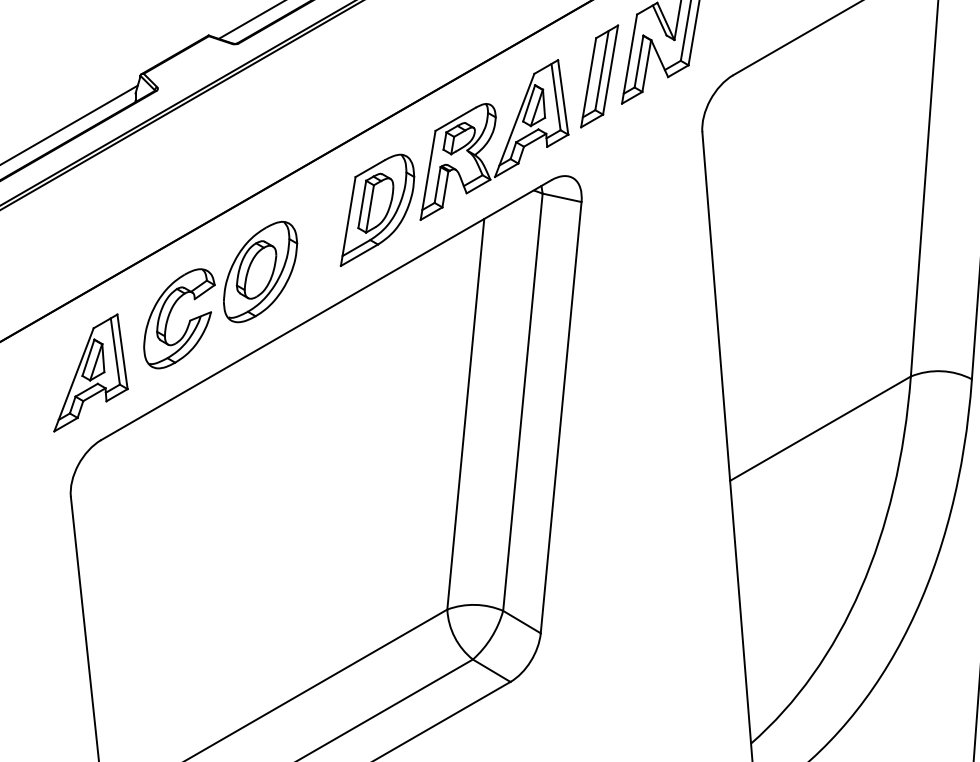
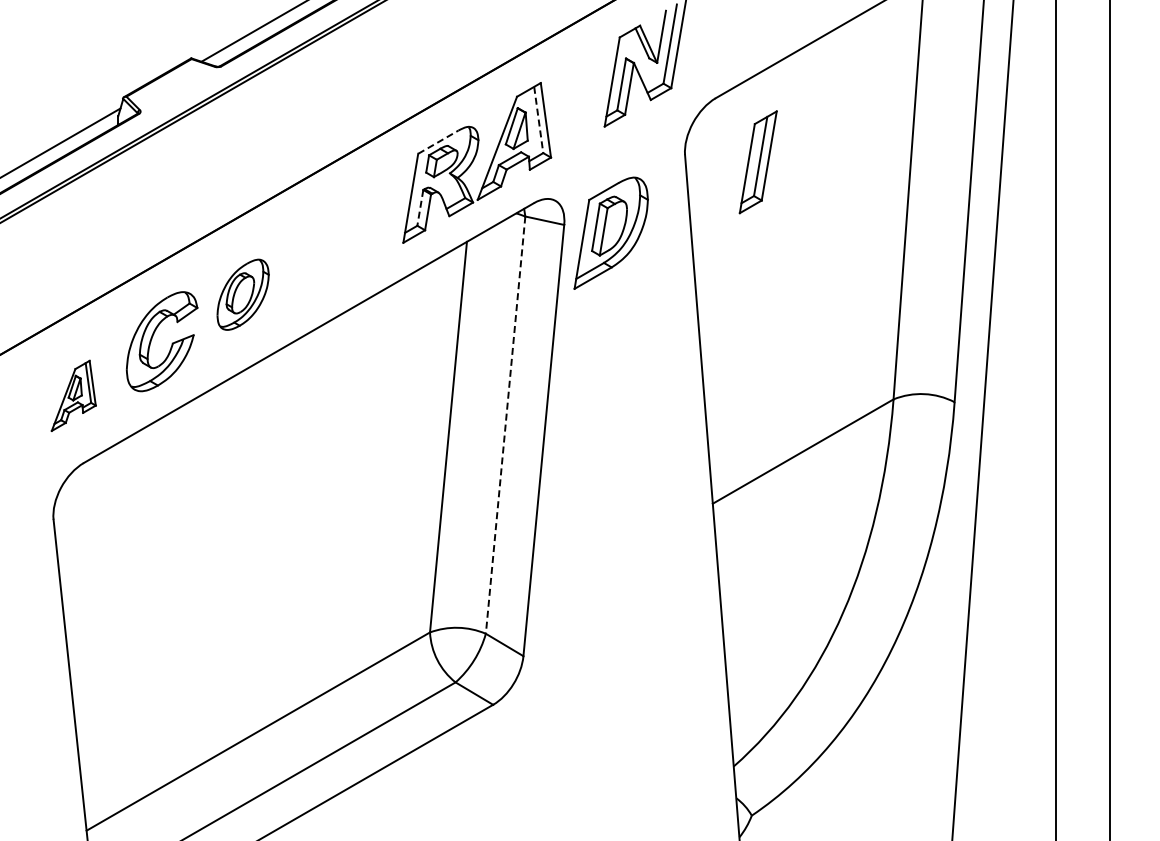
part: (598, 76) -> (757, 162), moved
line: (555, 97) -> (538, 120), solid -> dashed
line: (455, 118) -> (438, 141), solid -> dashed
line: (437, 185) -> (420, 208), solid -> dashed
part: (376, 209) -> (610, 232), moved
part: (259, 271) -> (242, 294), size x0.7
part: (90, 372) -> (73, 395), size x0.6
line: (522, 402) -> (505, 425), solid -> dashed

